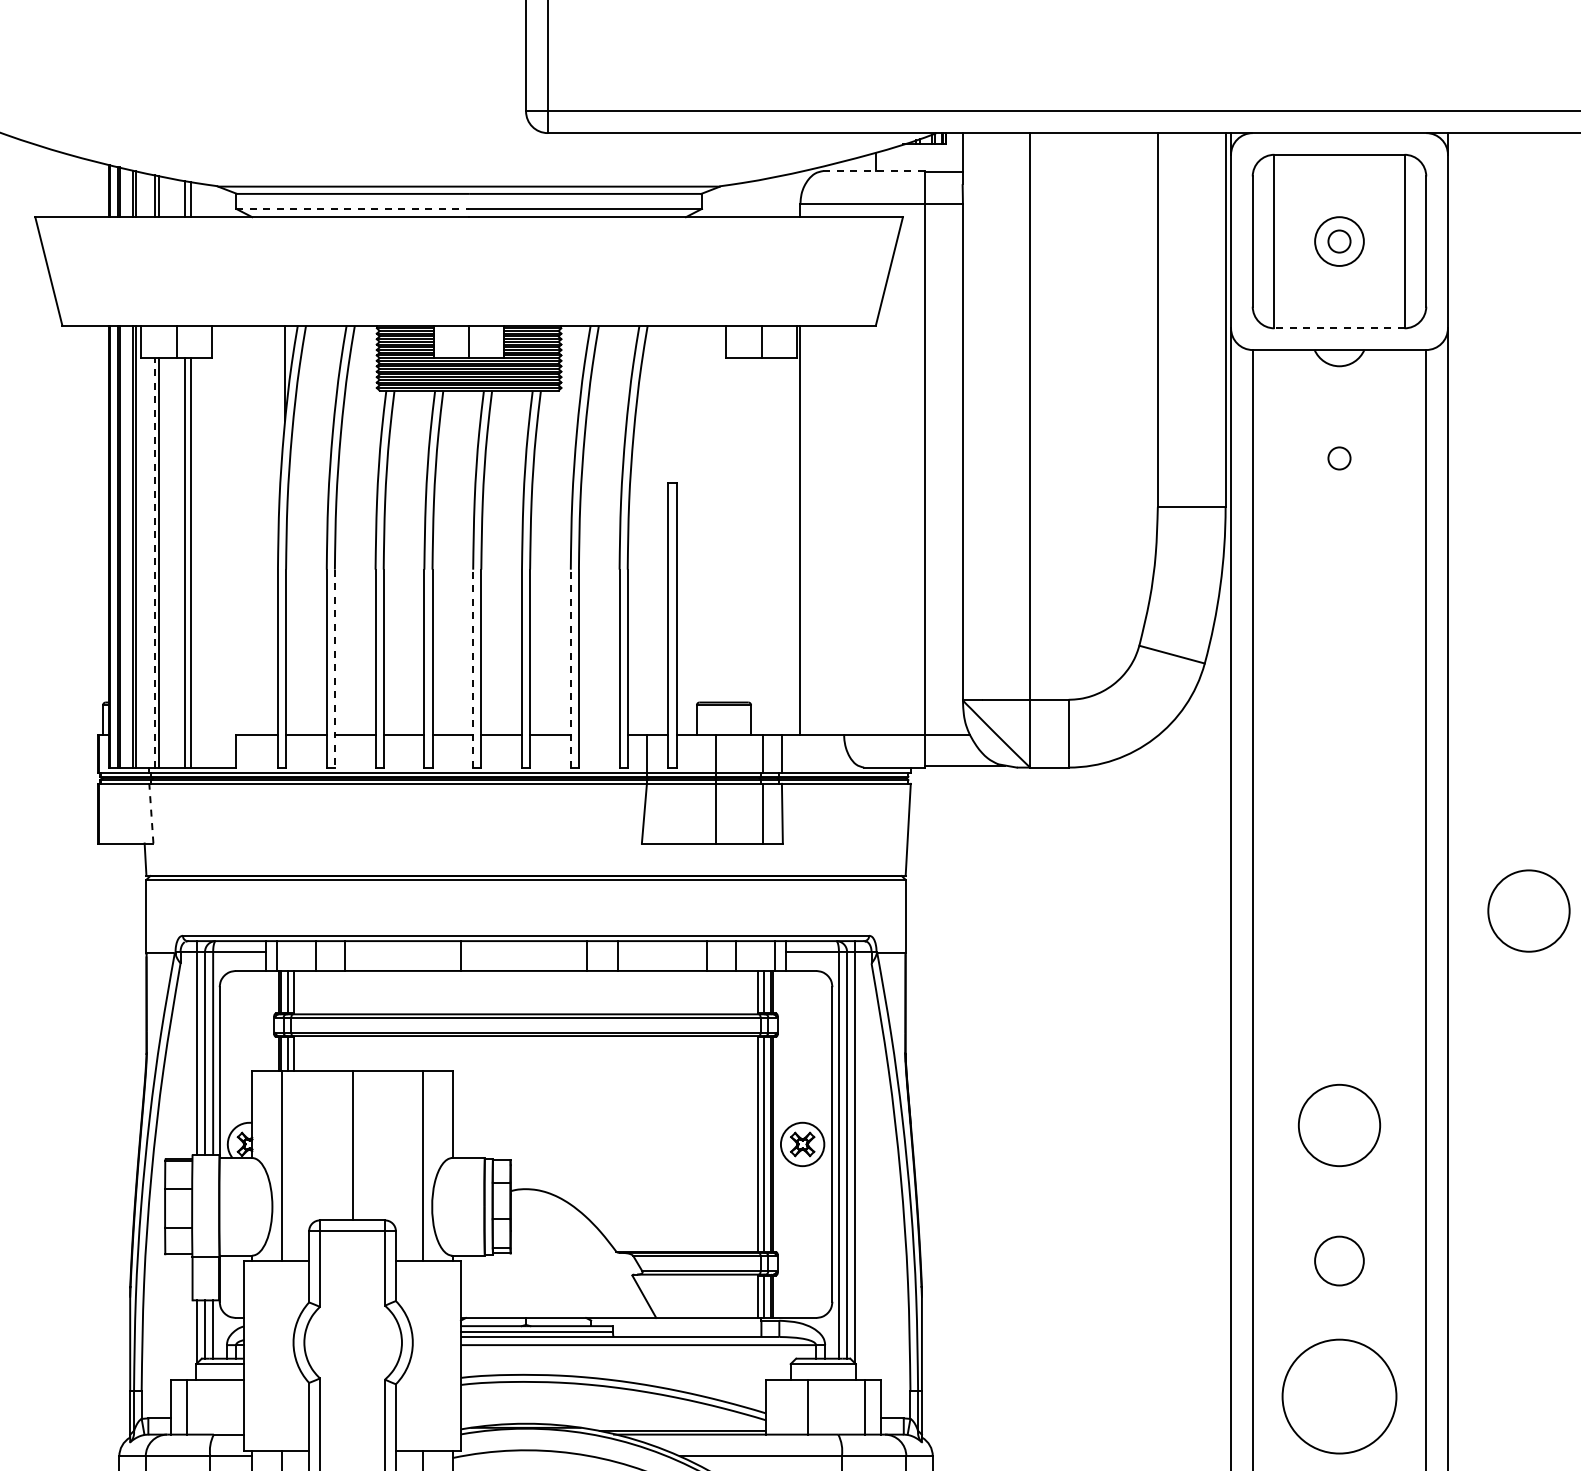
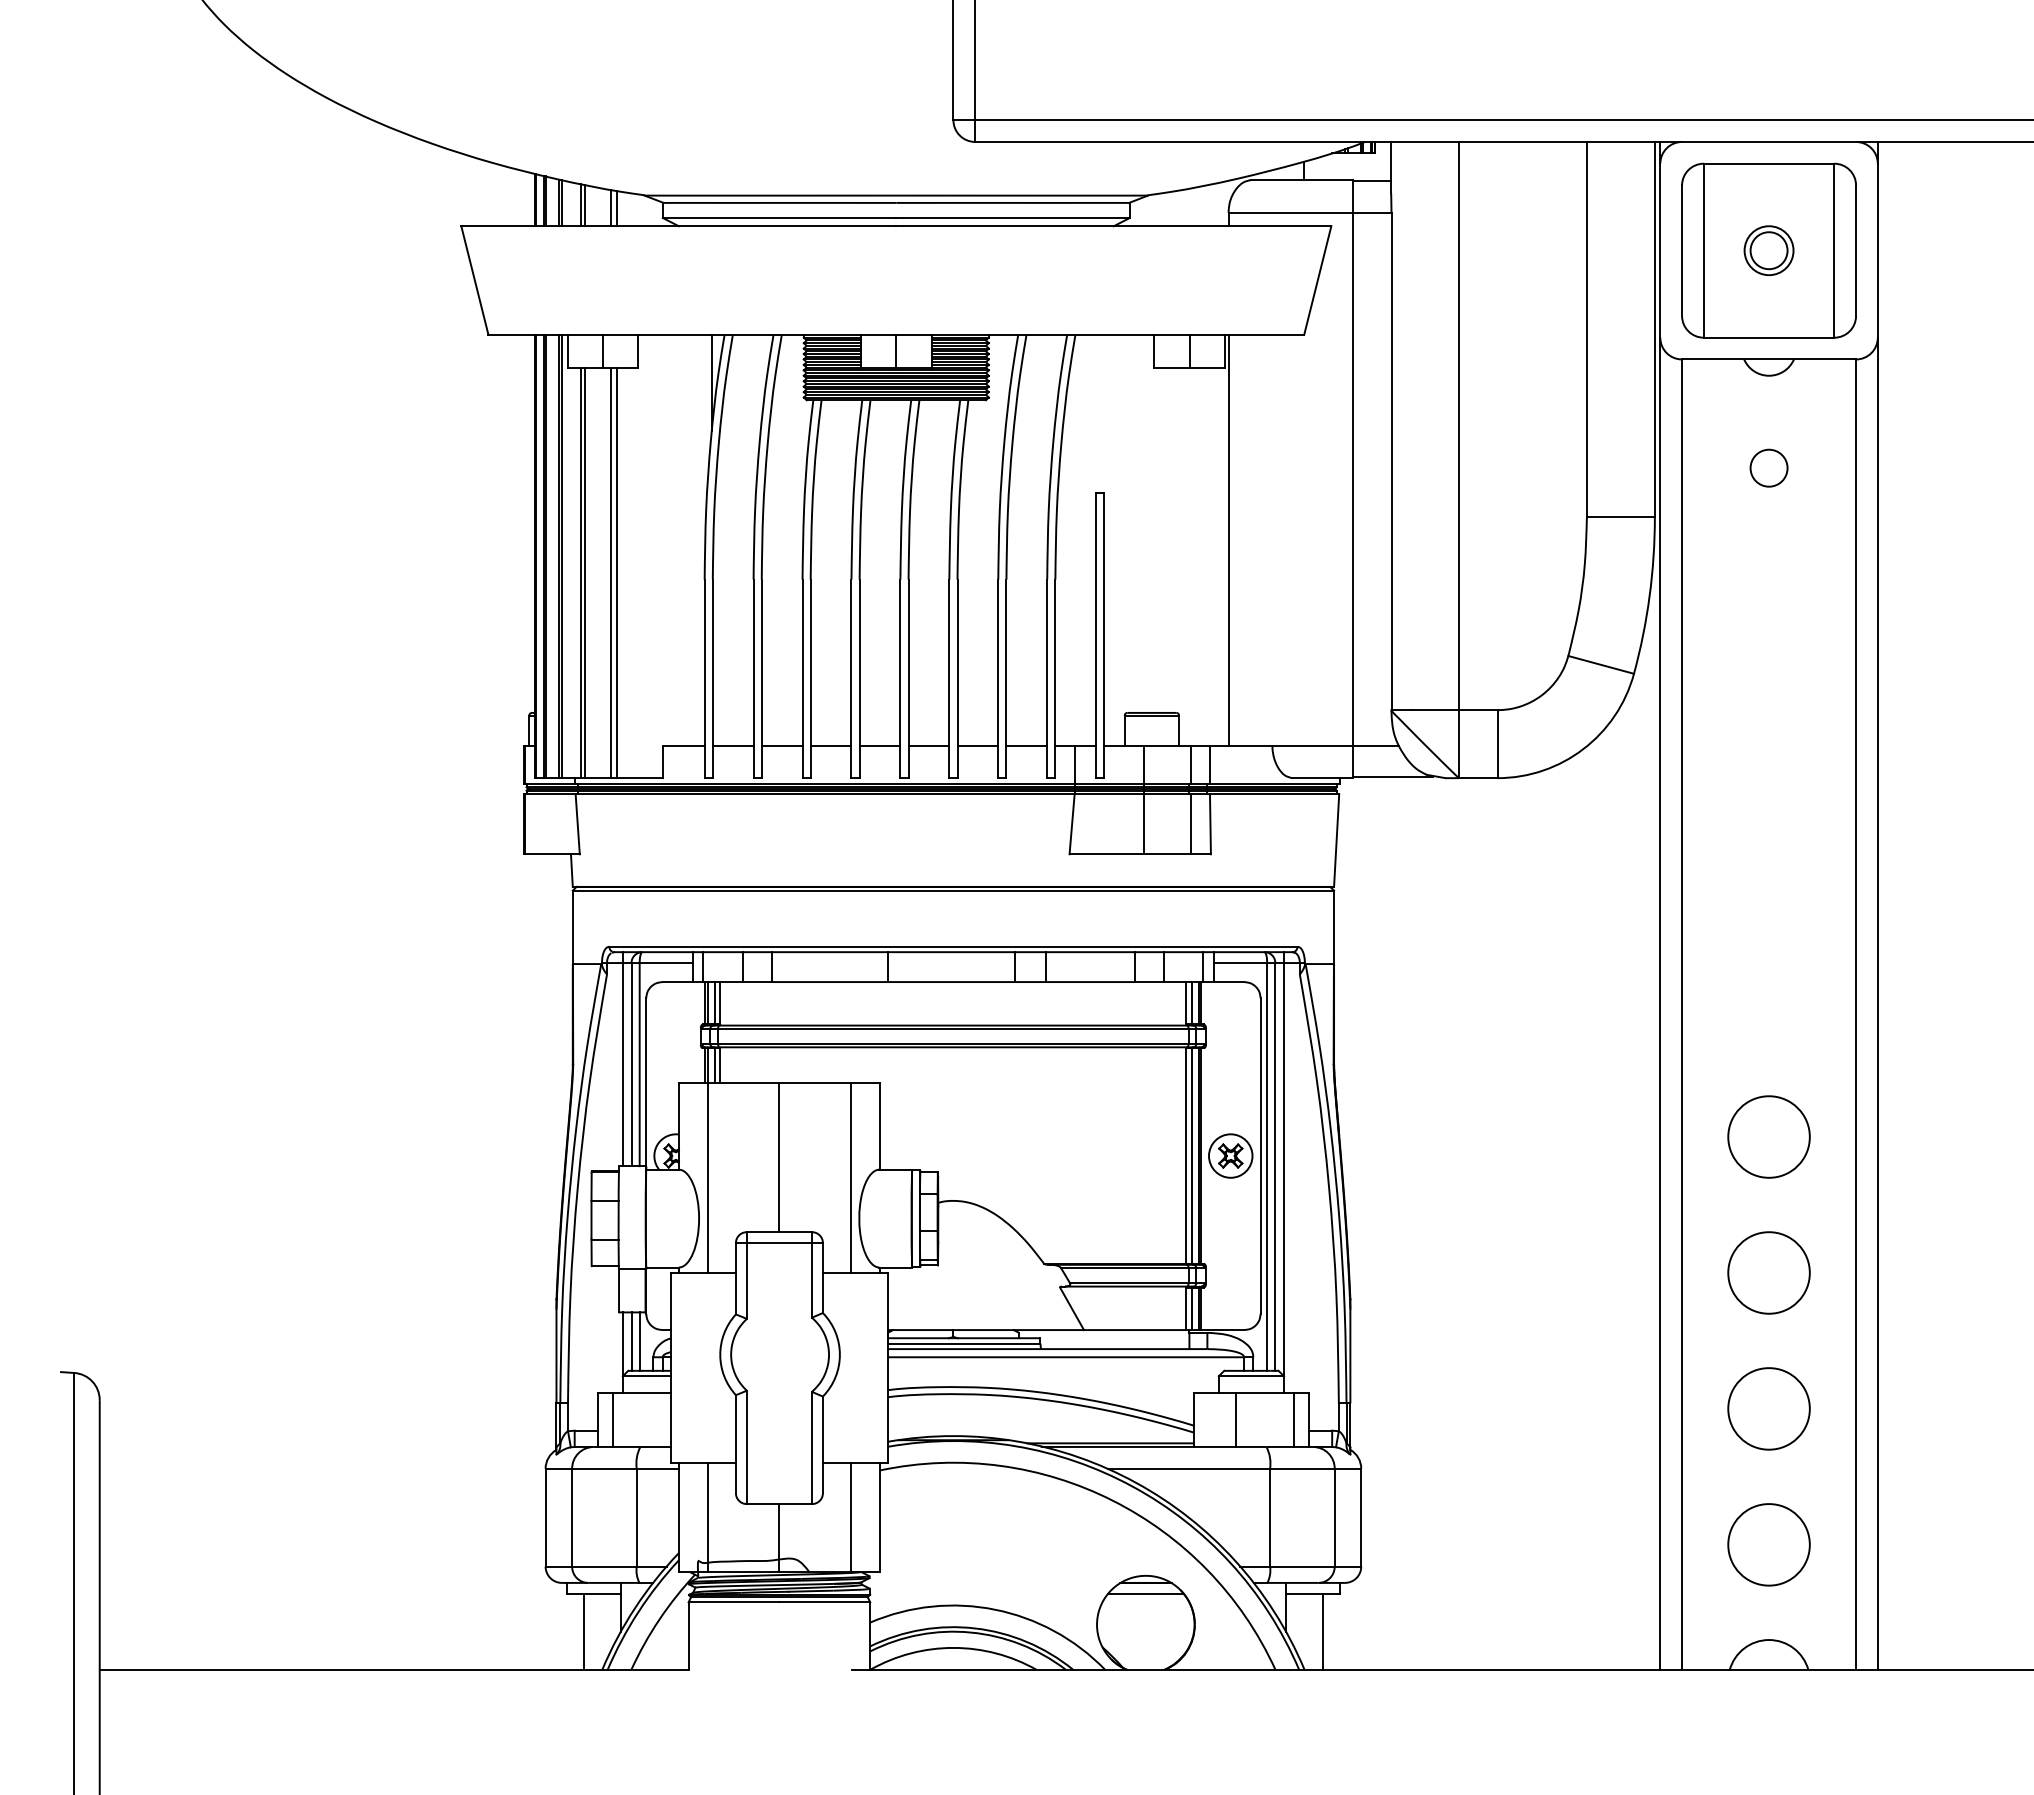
line: (874, 171) -> (1302, 180), dashed -> solid
line: (352, 208) -> (779, 217), dashed -> solid
circle: (1338, 241) -> (1768, 250), size x1.67
line: (1338, 328) -> (1768, 337), dashed -> solid
circle: (1338, 457) -> (1768, 467), size x1.67
line: (154, 562) -> (580, 572), dashed -> solid
line: (473, 668) -> (900, 678), dashed -> solid
line: (571, 668) -> (998, 678), dashed -> solid
line: (334, 669) -> (761, 679), dashed -> solid
line: (598, 735) -> (1026, 745), added
line: (151, 813) -> (577, 824), dashed -> solid
circle: (1528, 910) -> (1958, 921), removed
circle: (1338, 1260) -> (1768, 1272), size x1.67
circle: (1338, 1396) -> (1768, 1408), size x0.71

